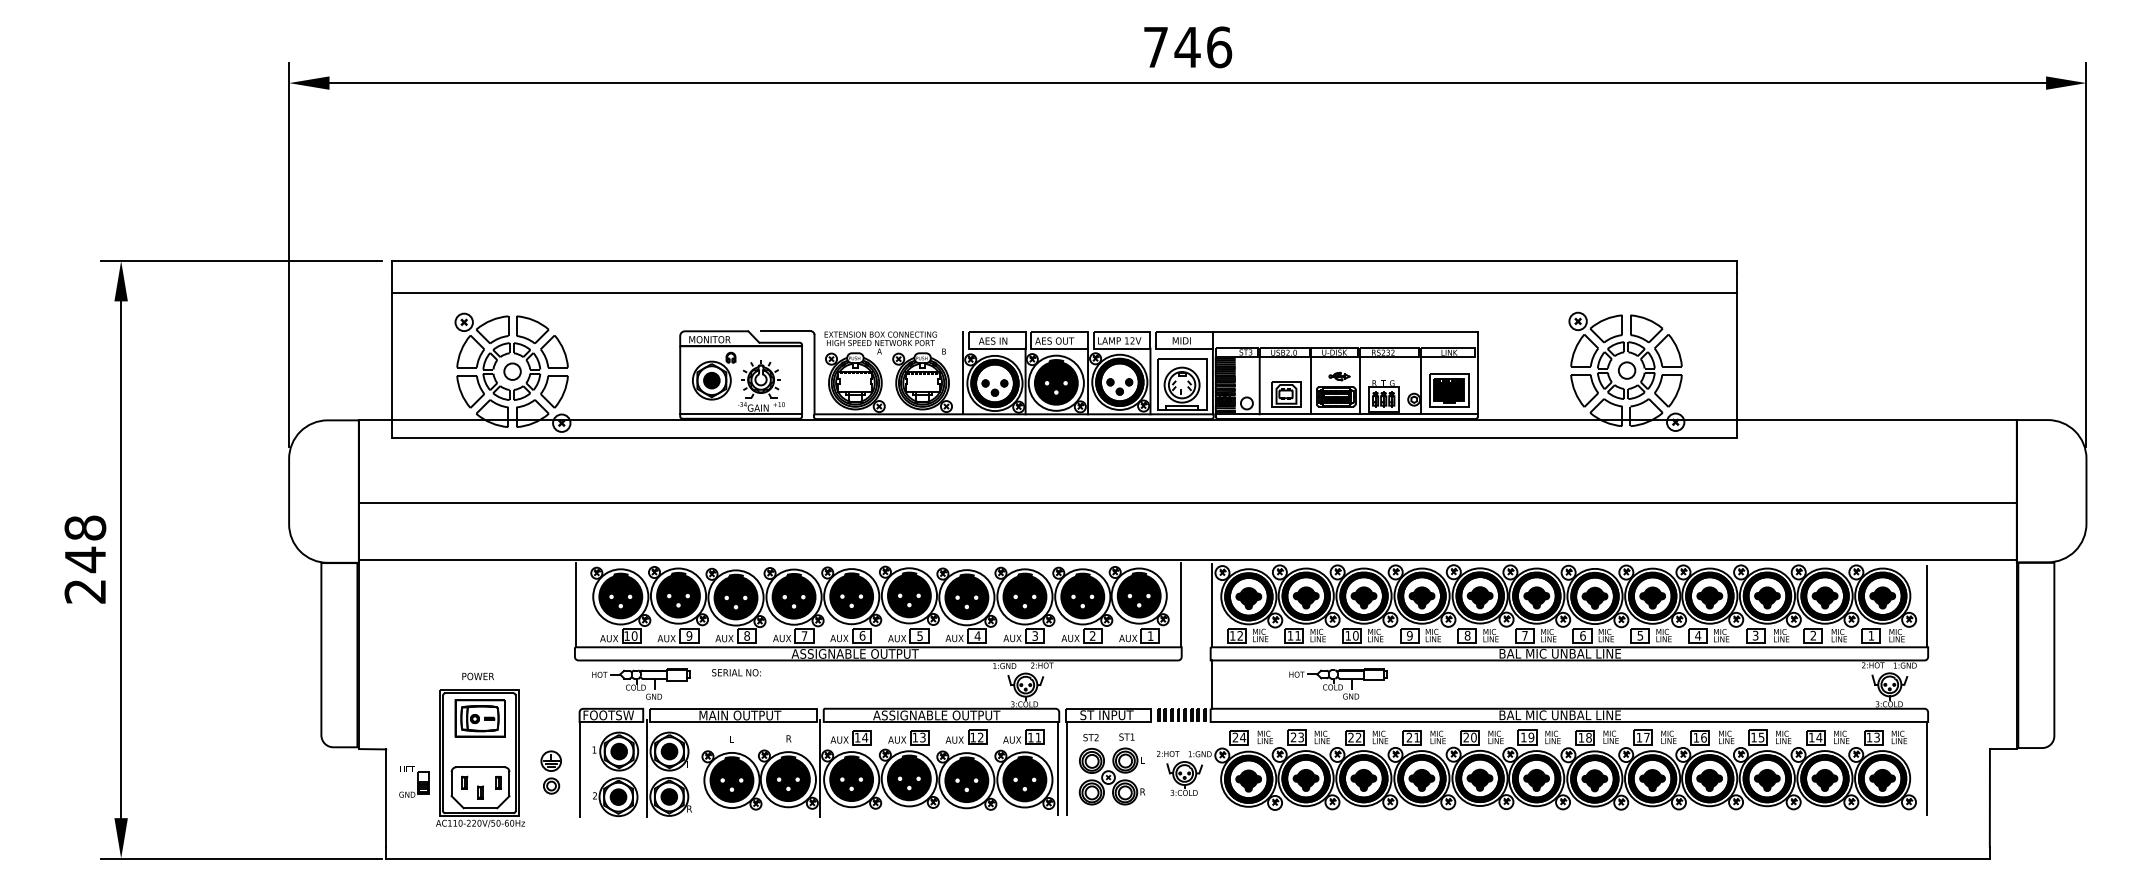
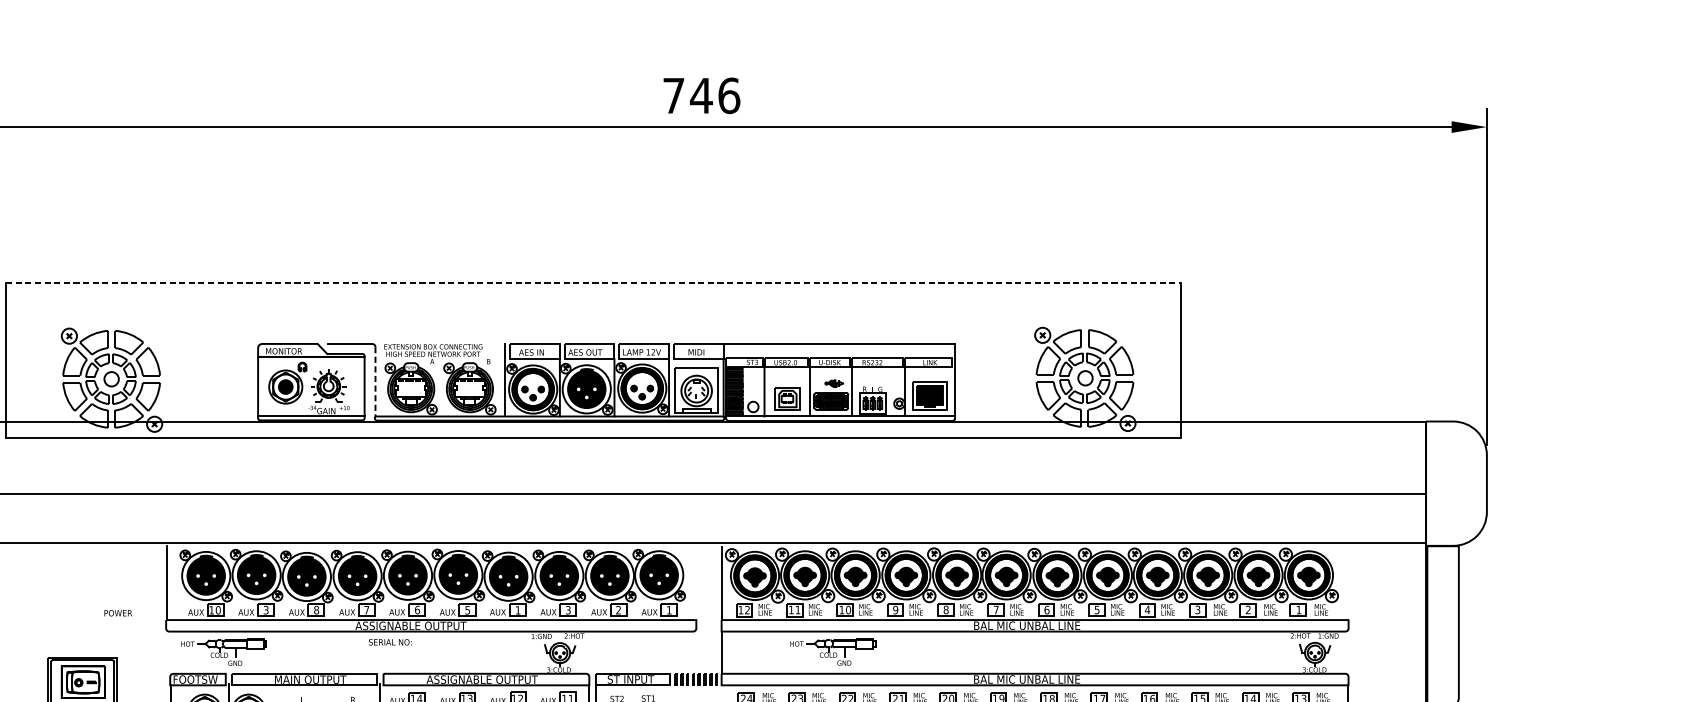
line: (1064, 261) -> (593, 282), solid -> dashed
line: (1063, 293) -> (593, 310), removed
line: (814, 374) -> (375, 381), solid -> dashed
line: (1180, 605) -> (695, 583), removed
line: (1927, 606) -> (1348, 584), removed
text: (689, 635) -> (266, 609), 9 -> 3
text: (977, 635) -> (517, 609), 4 -> 1
text: (736, 672) -> (390, 642), moved
text: (477, 676) -> (117, 613), moved

